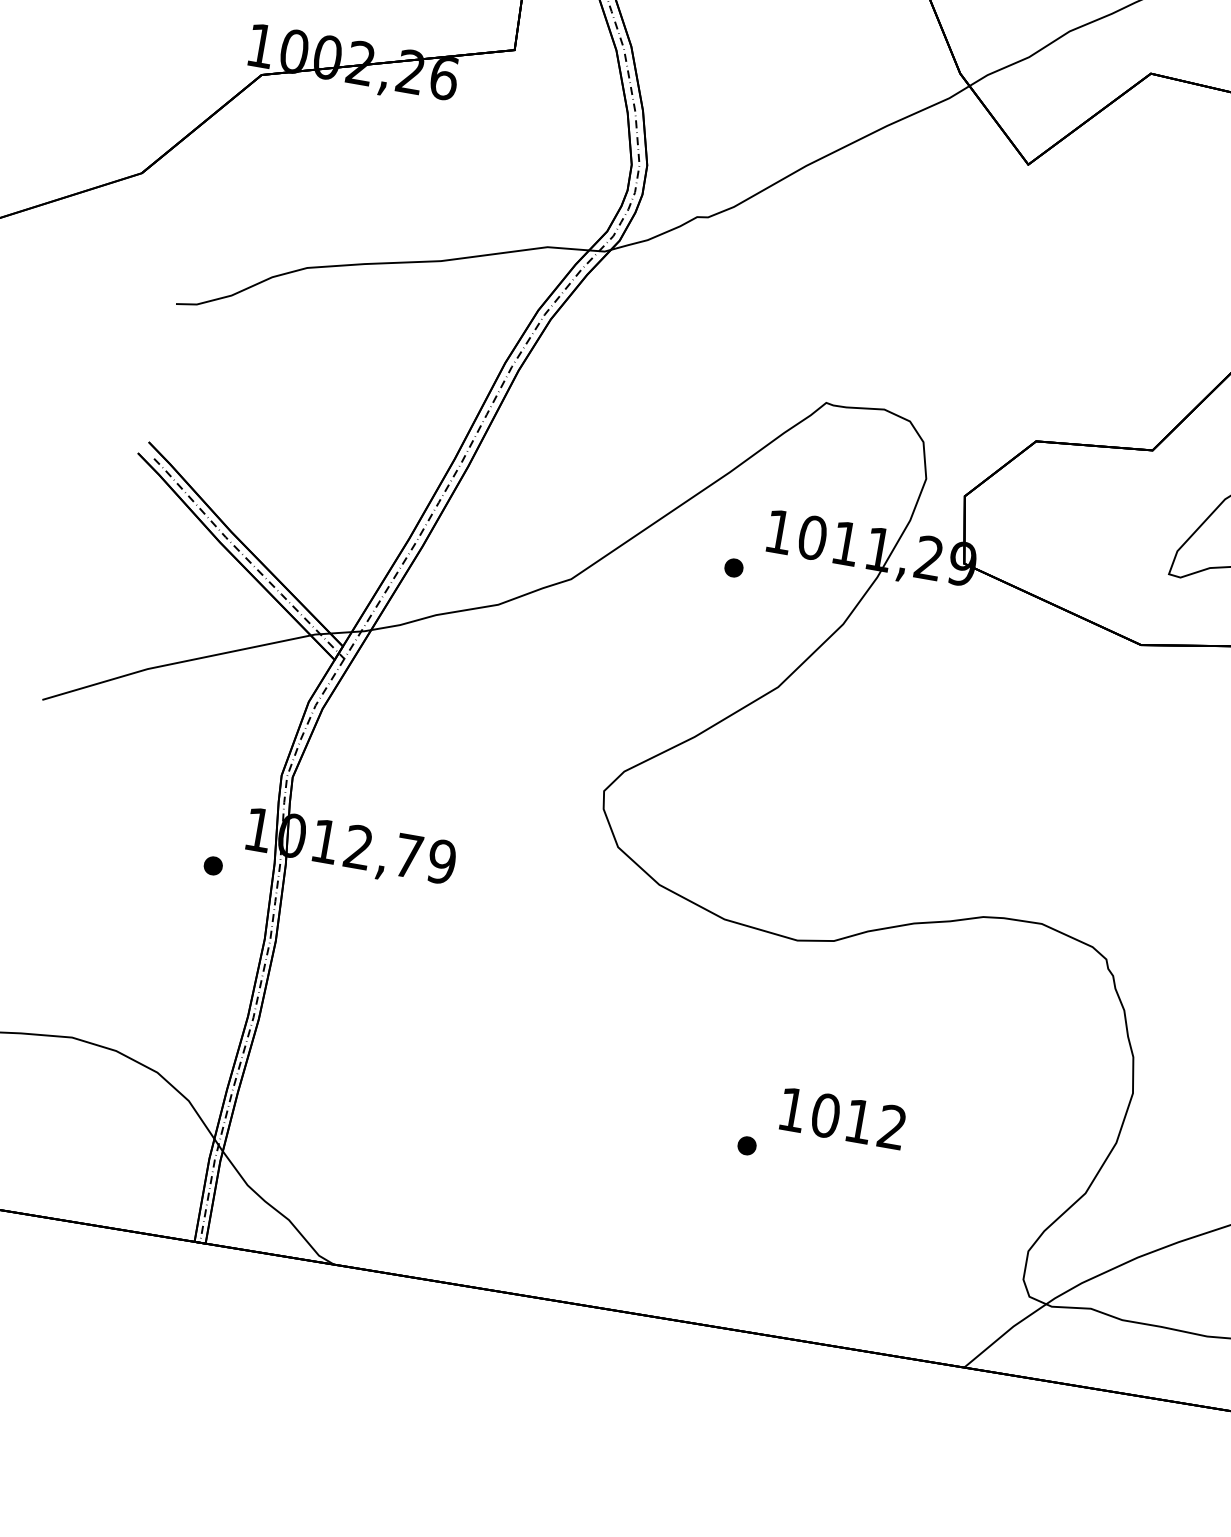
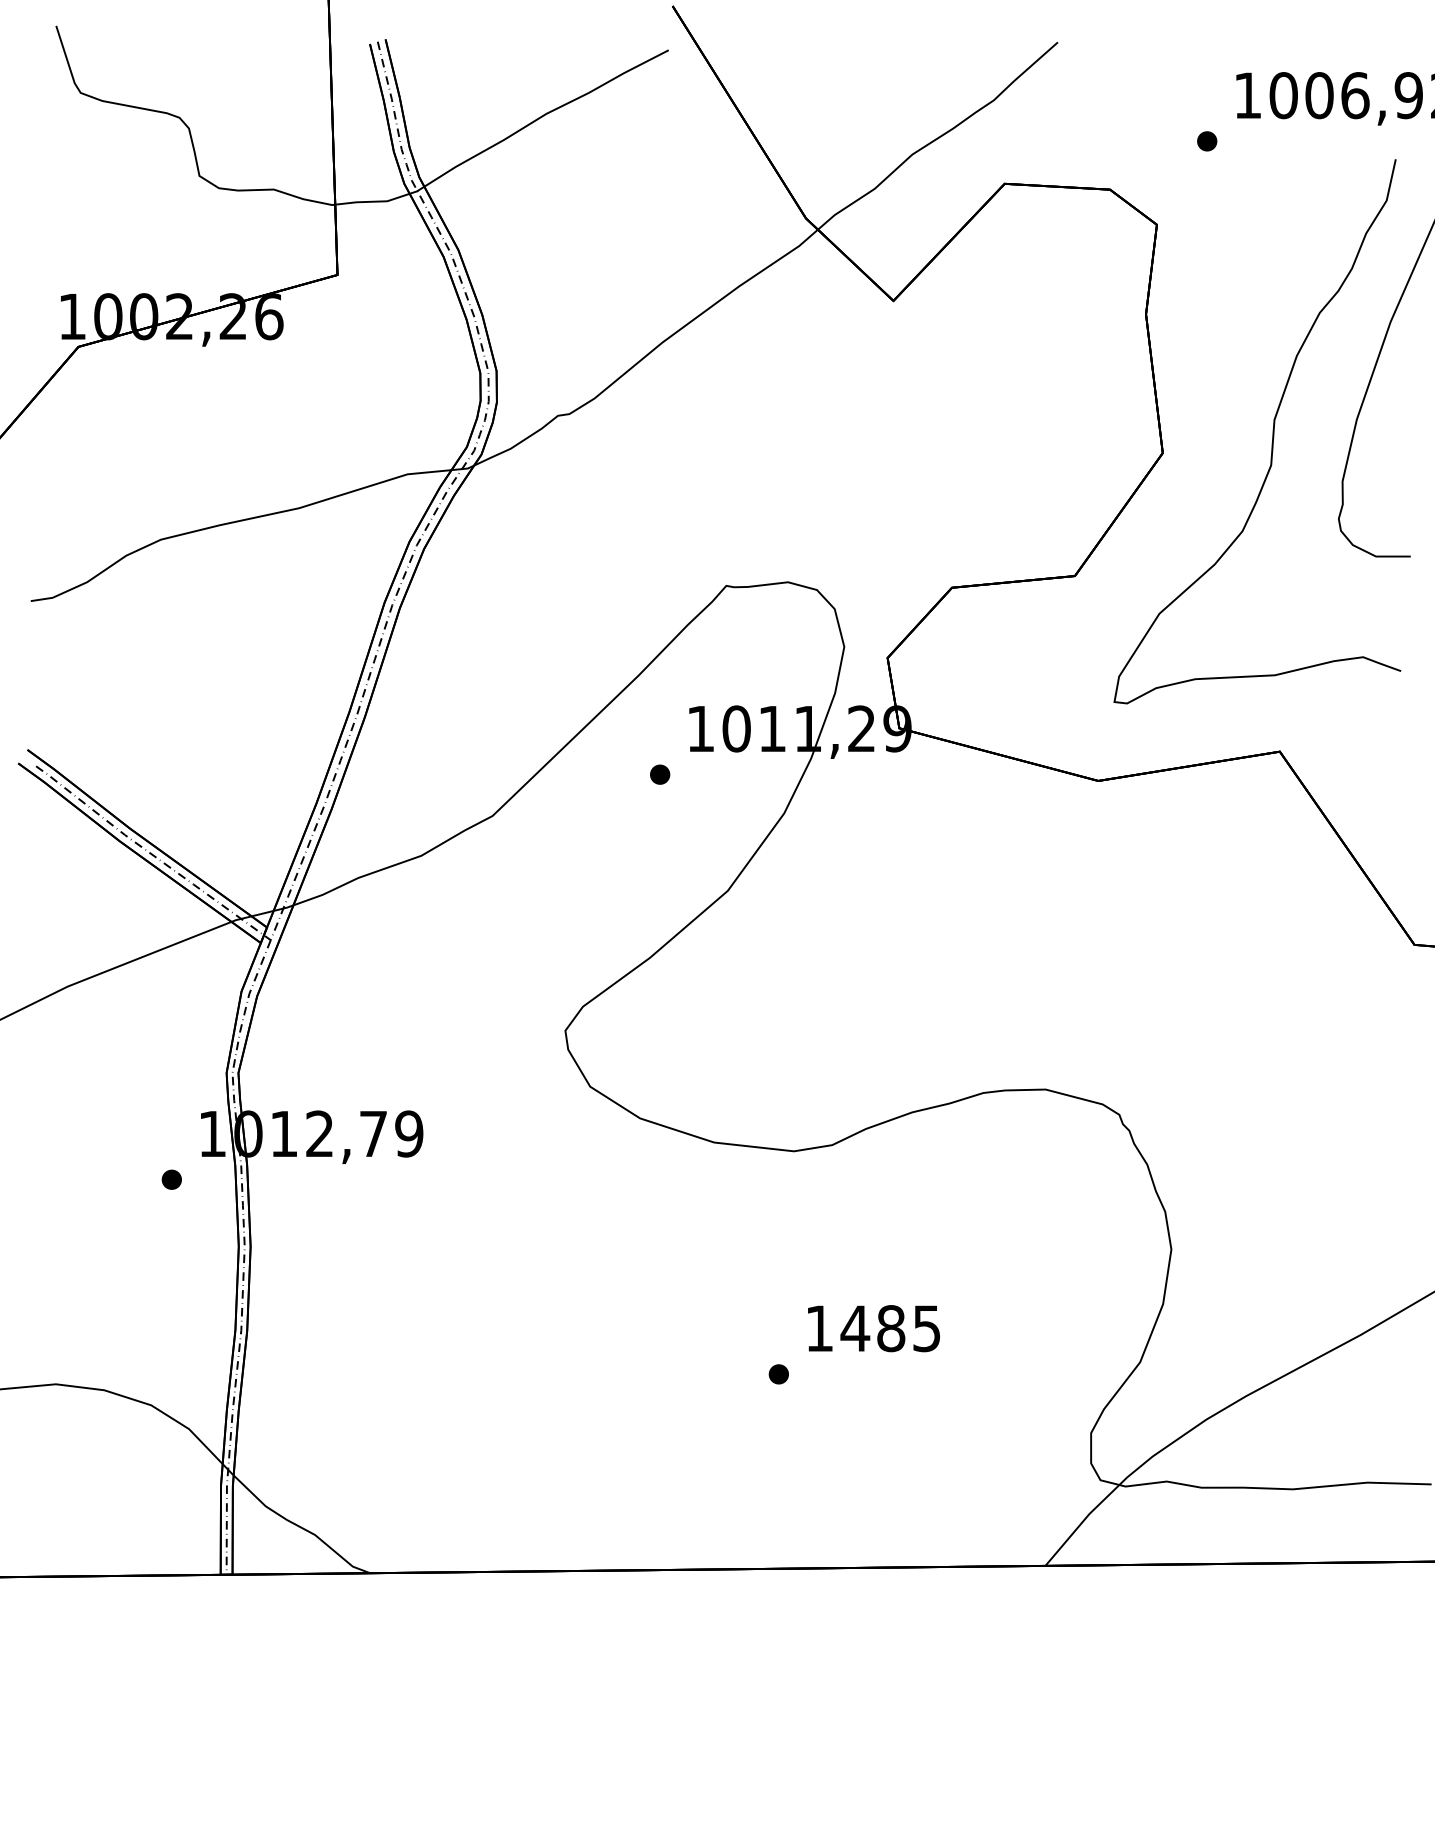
text: (857, 1121) -> (889, 1328), 1012 -> 1485

